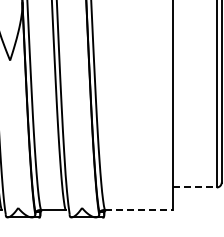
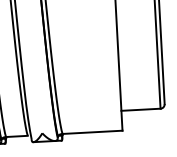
line: (195, 187) -> (141, 109), dashed -> solid
line: (138, 209) -> (92, 131), dashed -> solid

